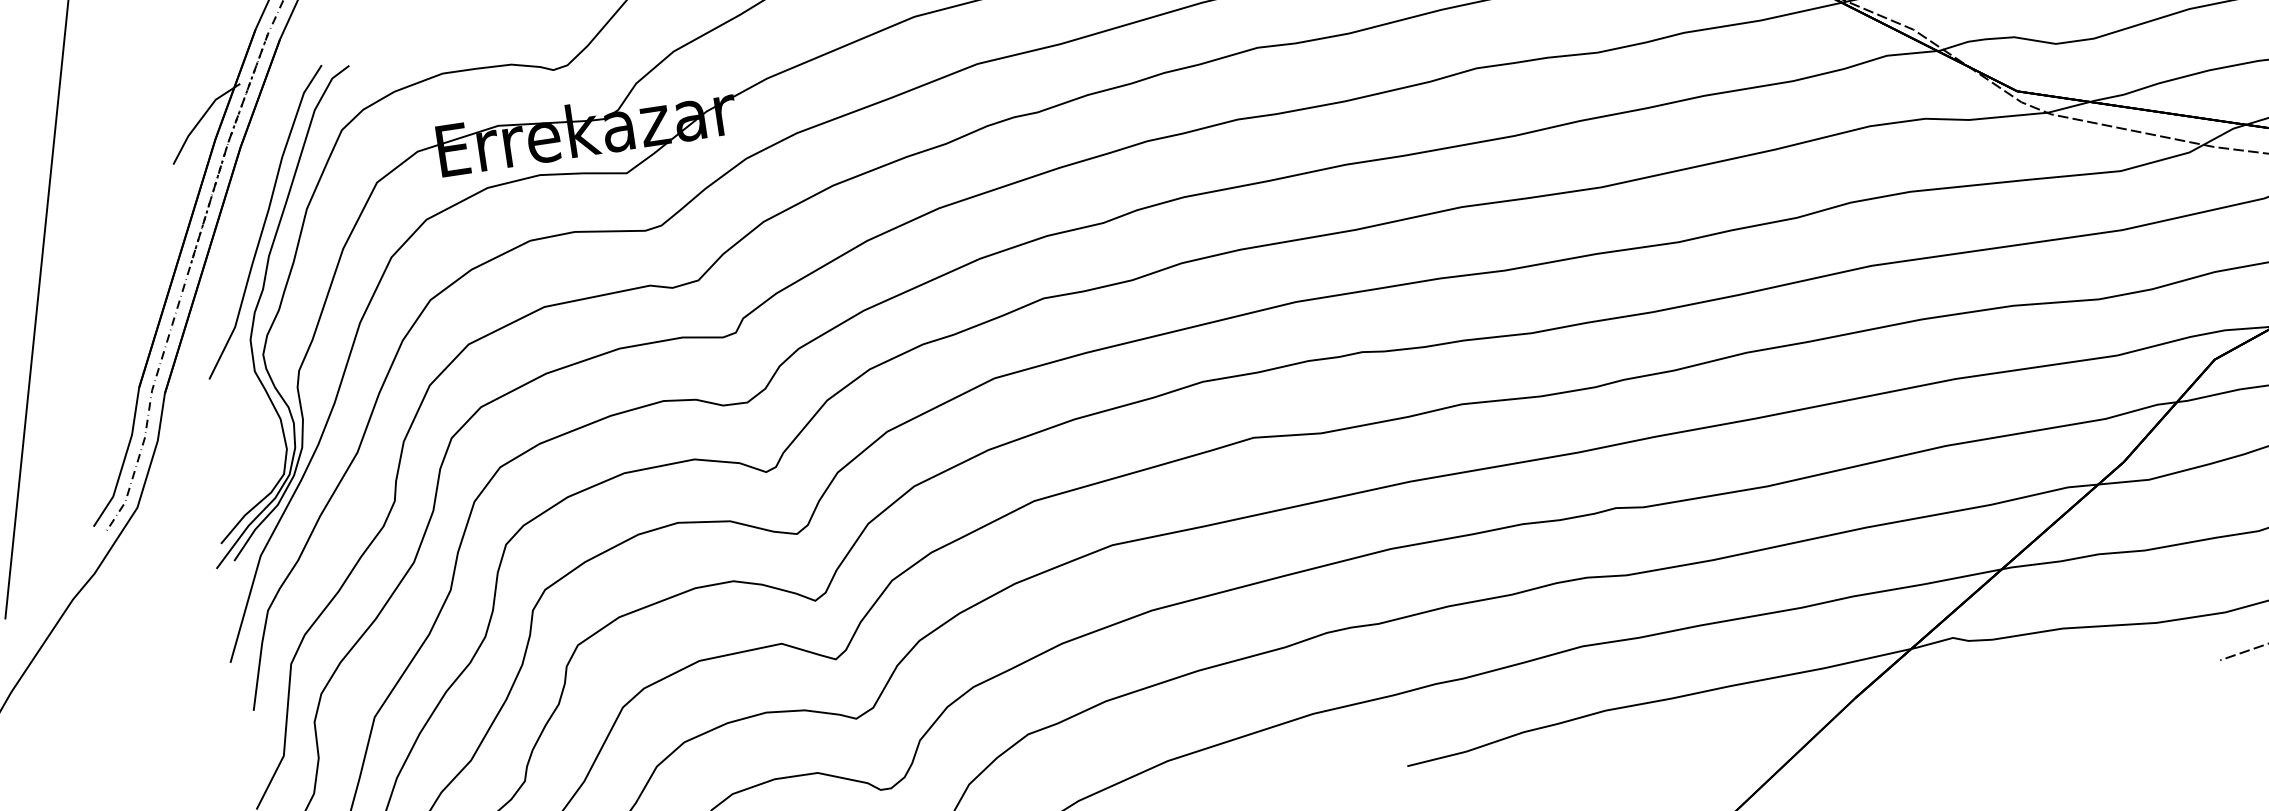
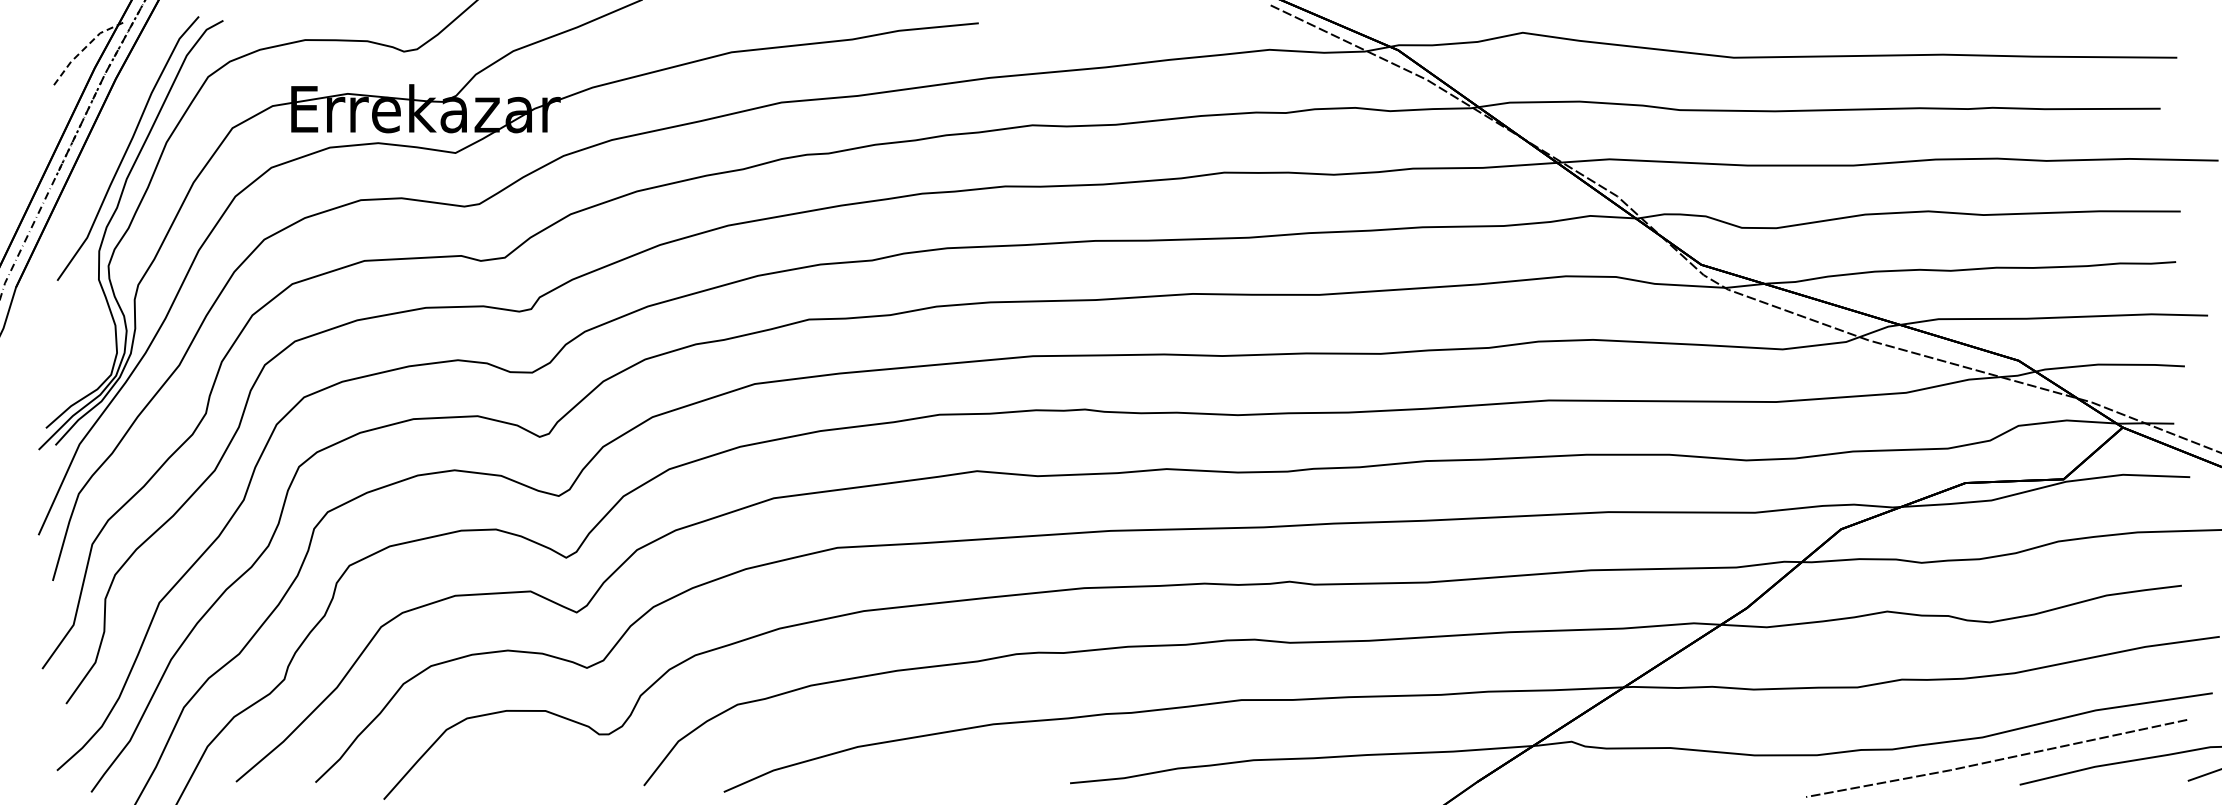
line: (201, 117) -> (85, 47), solid -> dashed

